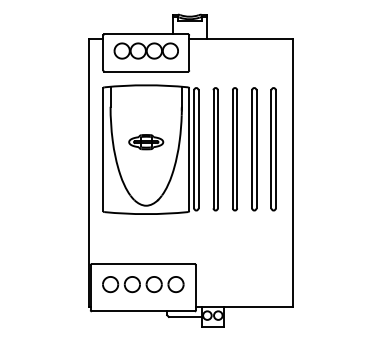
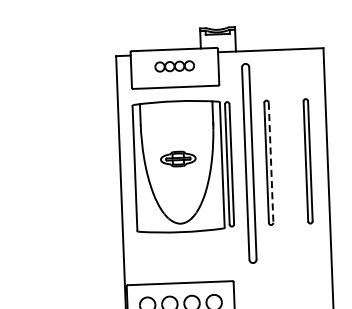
part: (145, 50) -> (174, 65), size x0.6
part: (215, 149) -> (249, 163), size x1.6
line: (237, 149) -> (271, 162), solid -> dashed
part: (254, 149) -> (288, 162), removed

